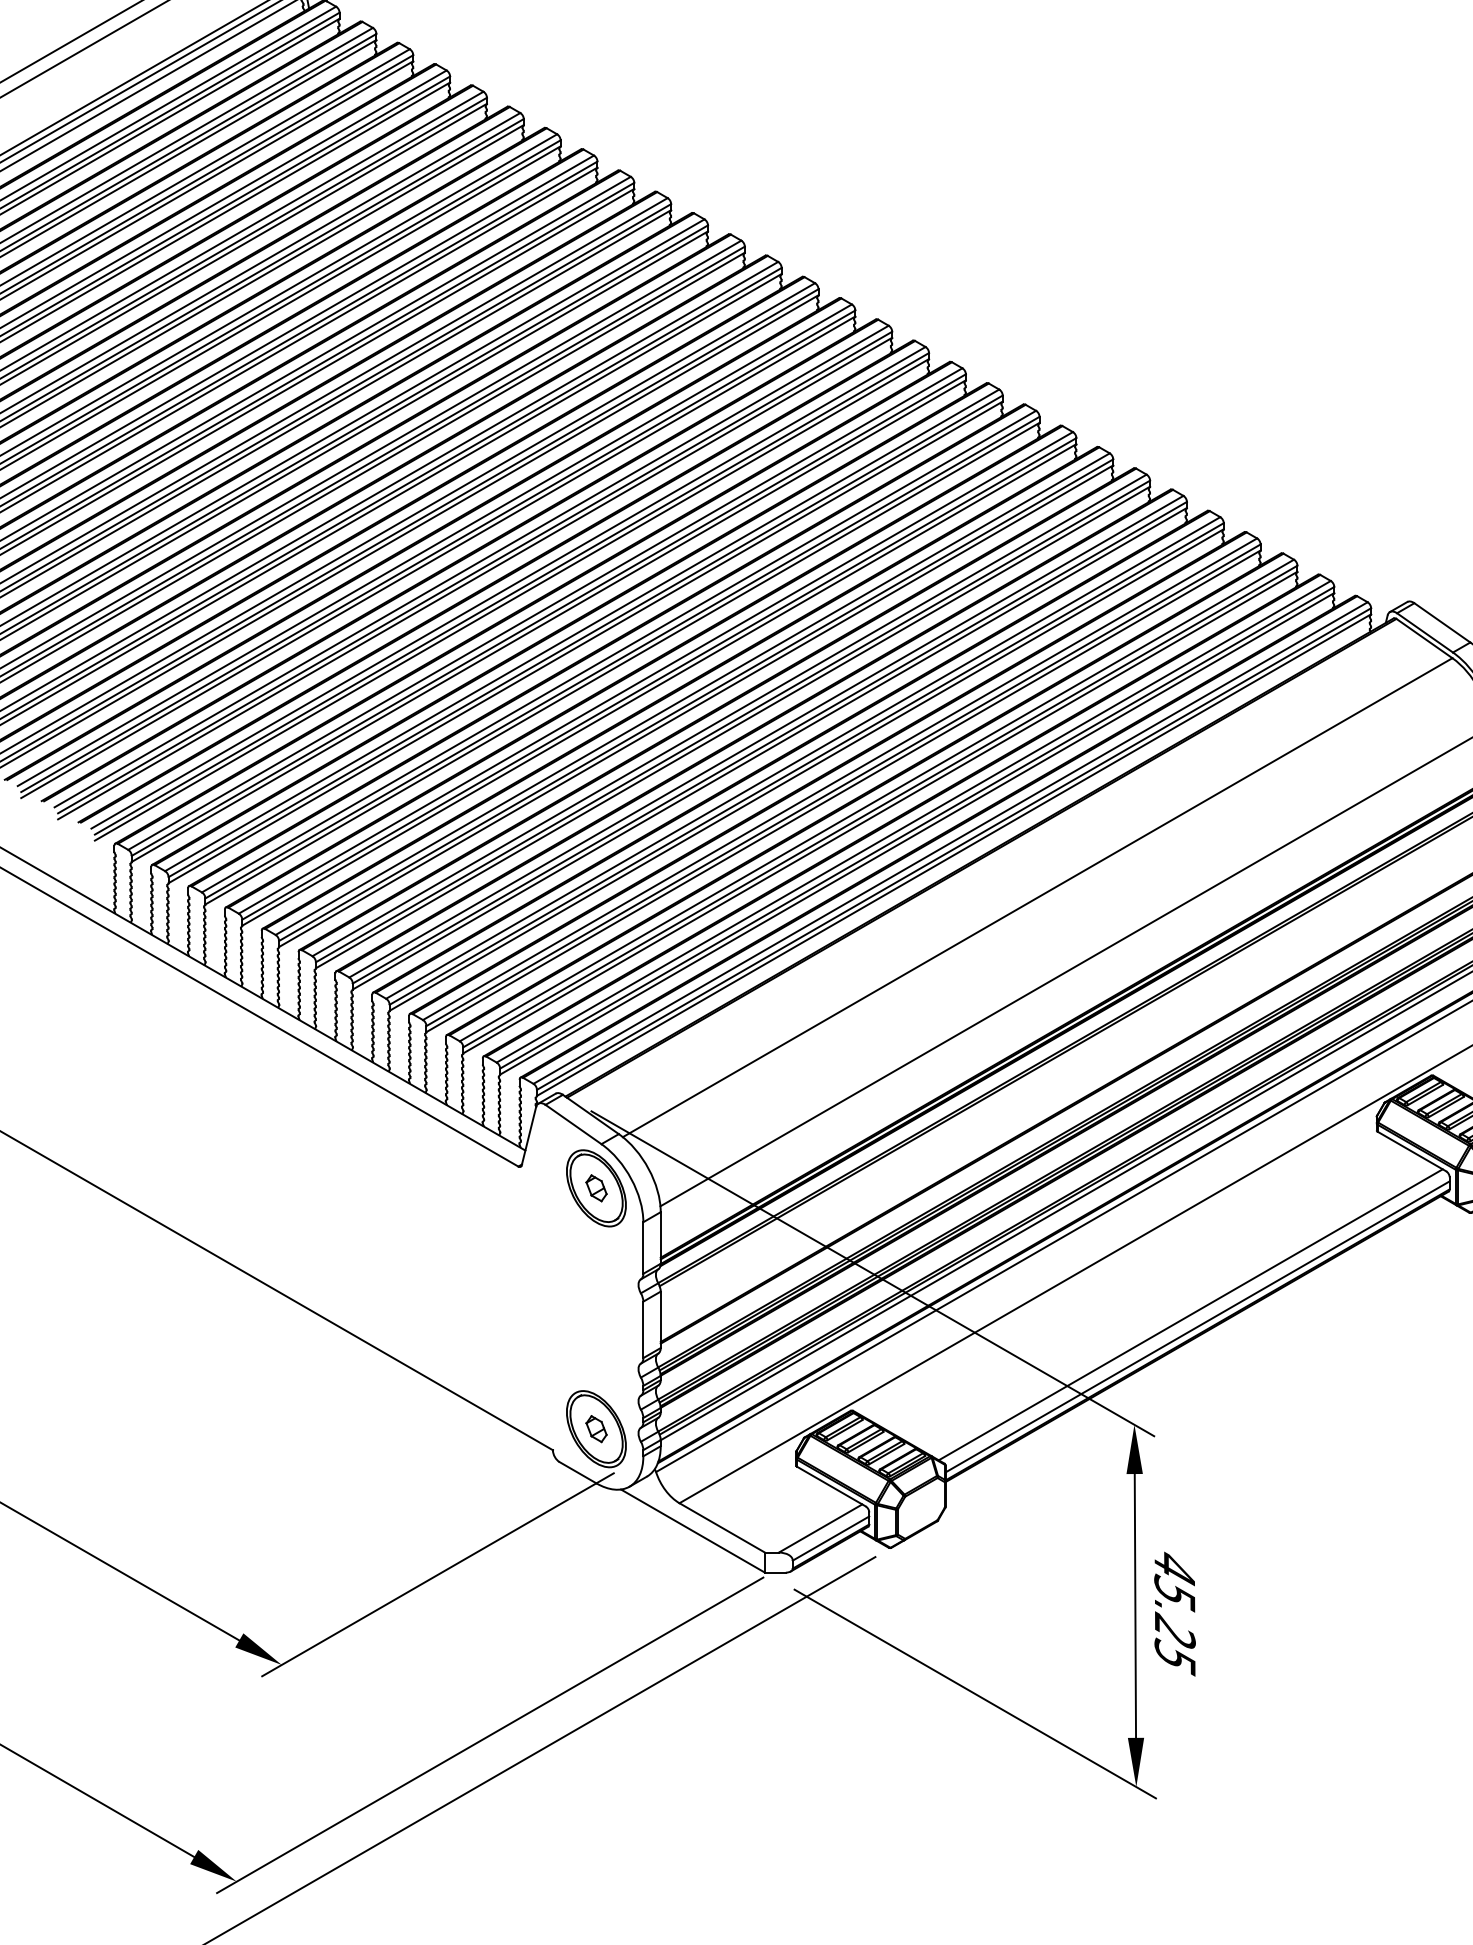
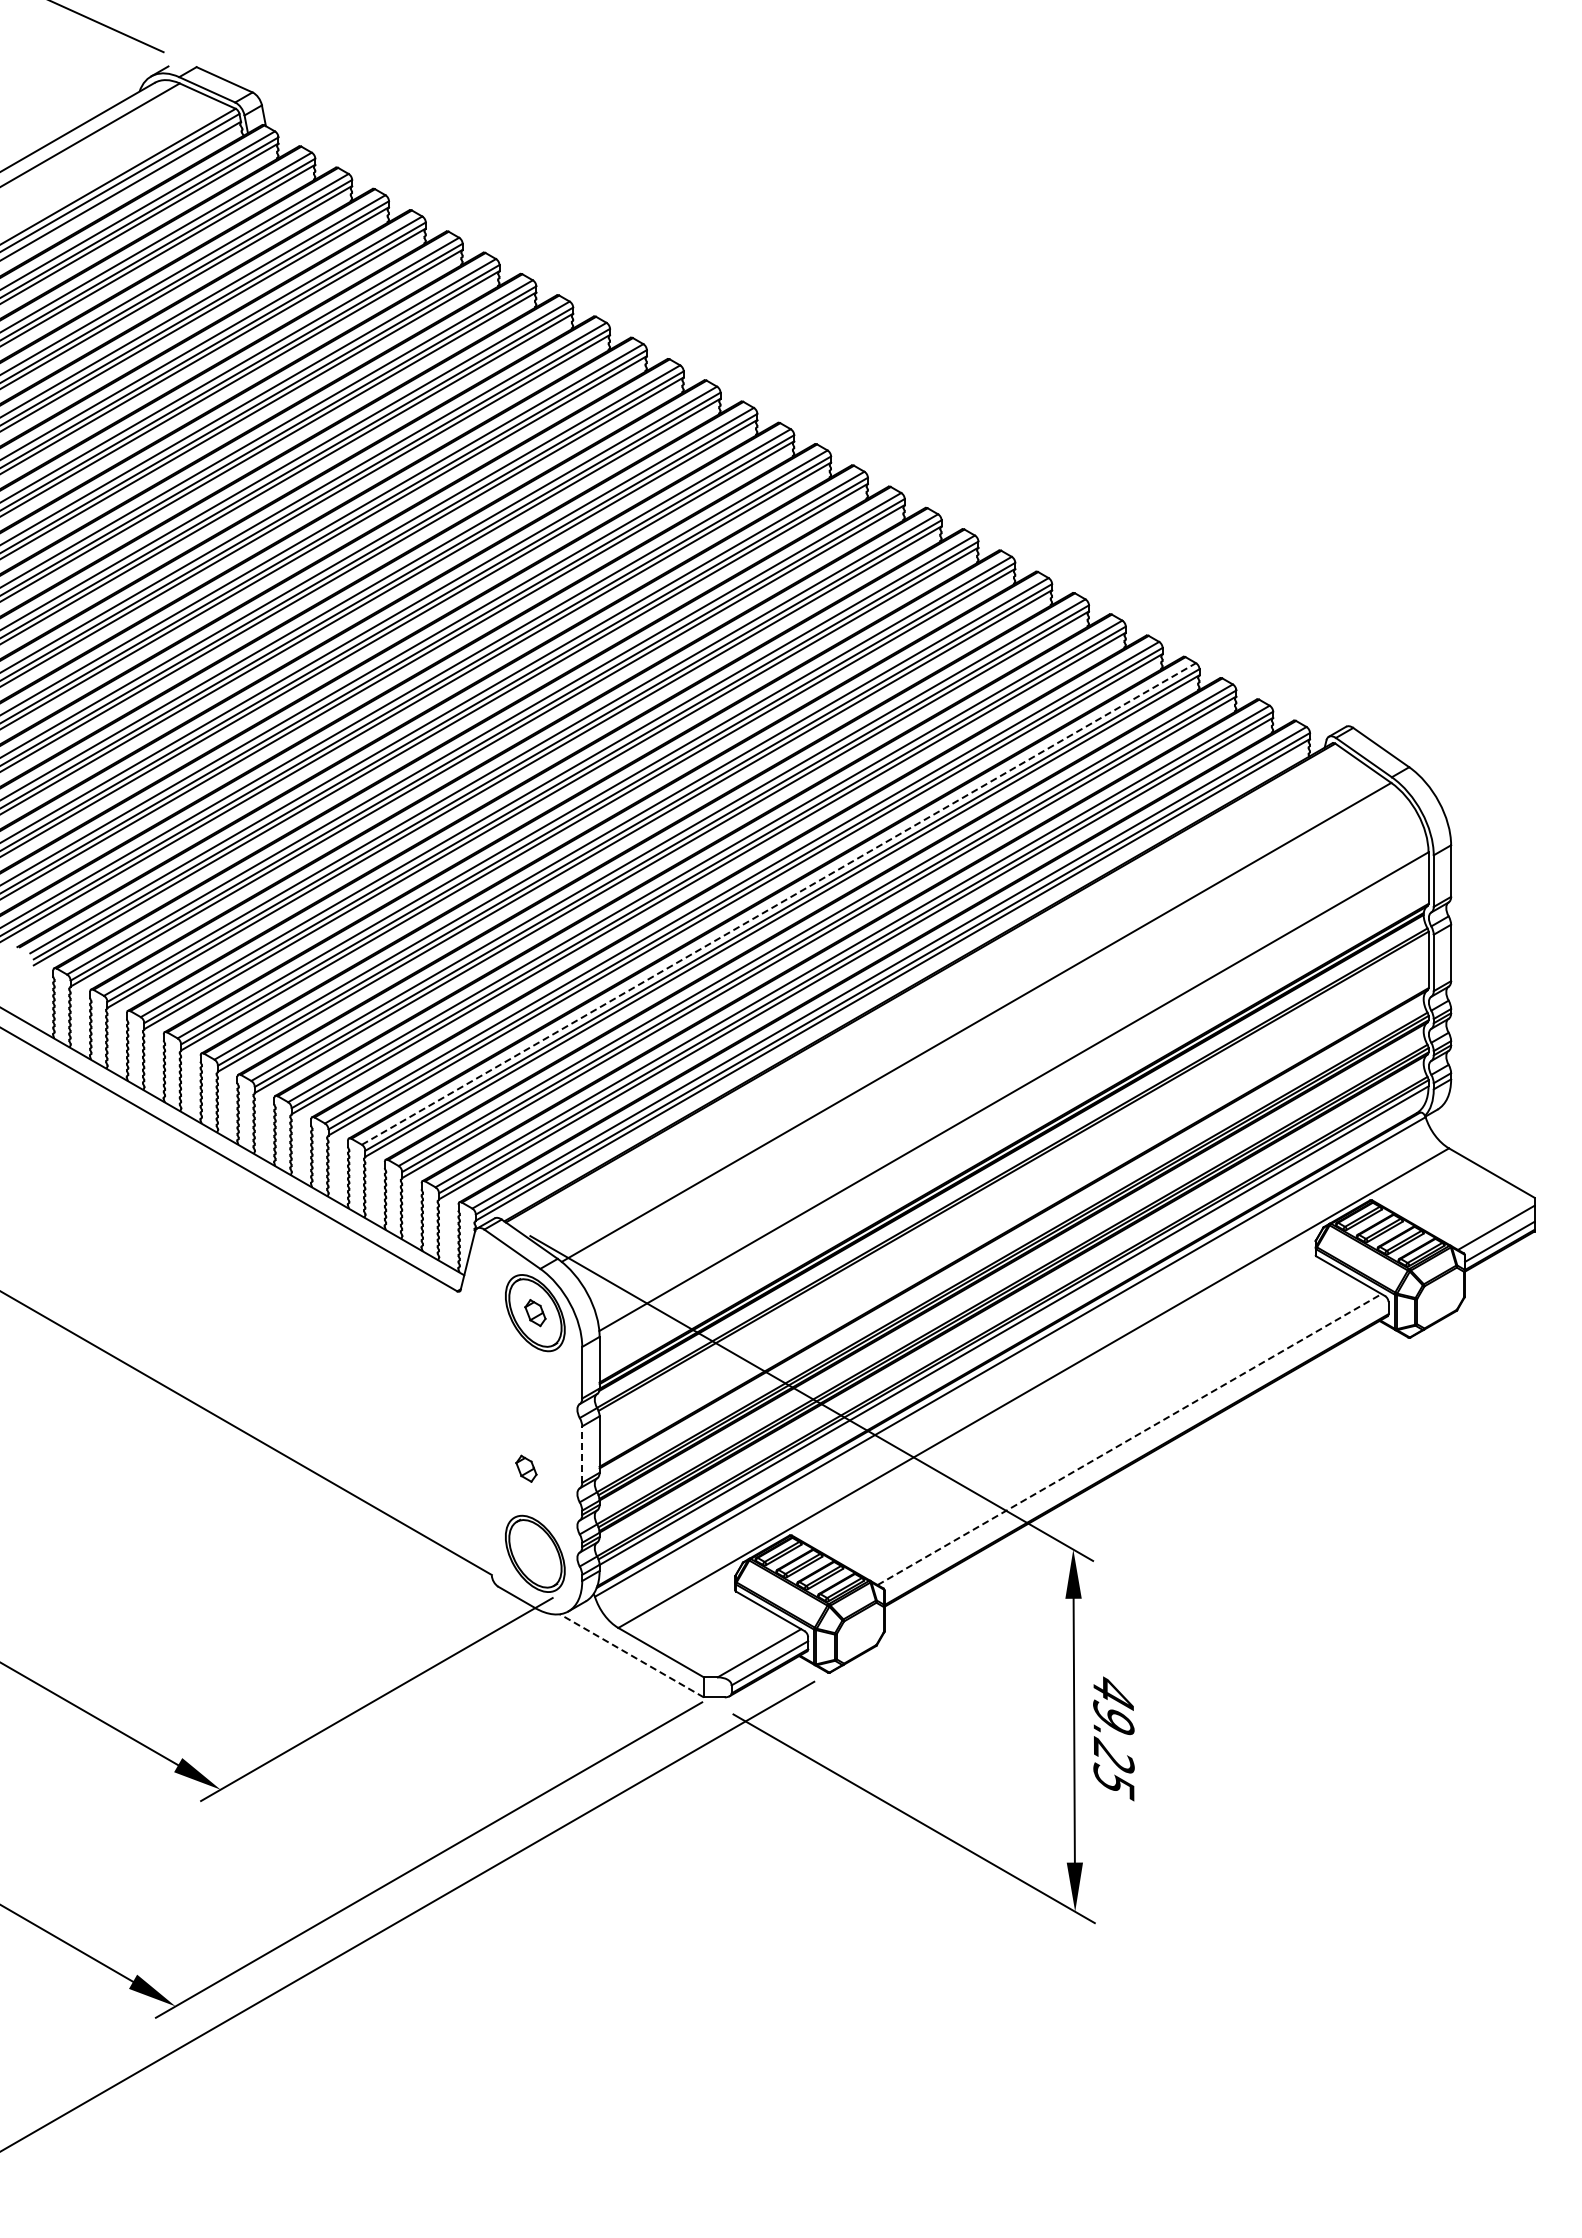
line: (839, 778) -> (778, 903), solid -> dashed
line: (1190, 1314) -> (1129, 1439), solid -> dashed
line: (1197, 1326) -> (1136, 1451), removed
line: (643, 1329) -> (582, 1454), solid -> dashed
part: (596, 1428) -> (526, 1468), moved
line: (692, 1530) -> (631, 1655), solid -> dashed
text: (1174, 1592) -> (1113, 1717), 45.25 -> 49.25

